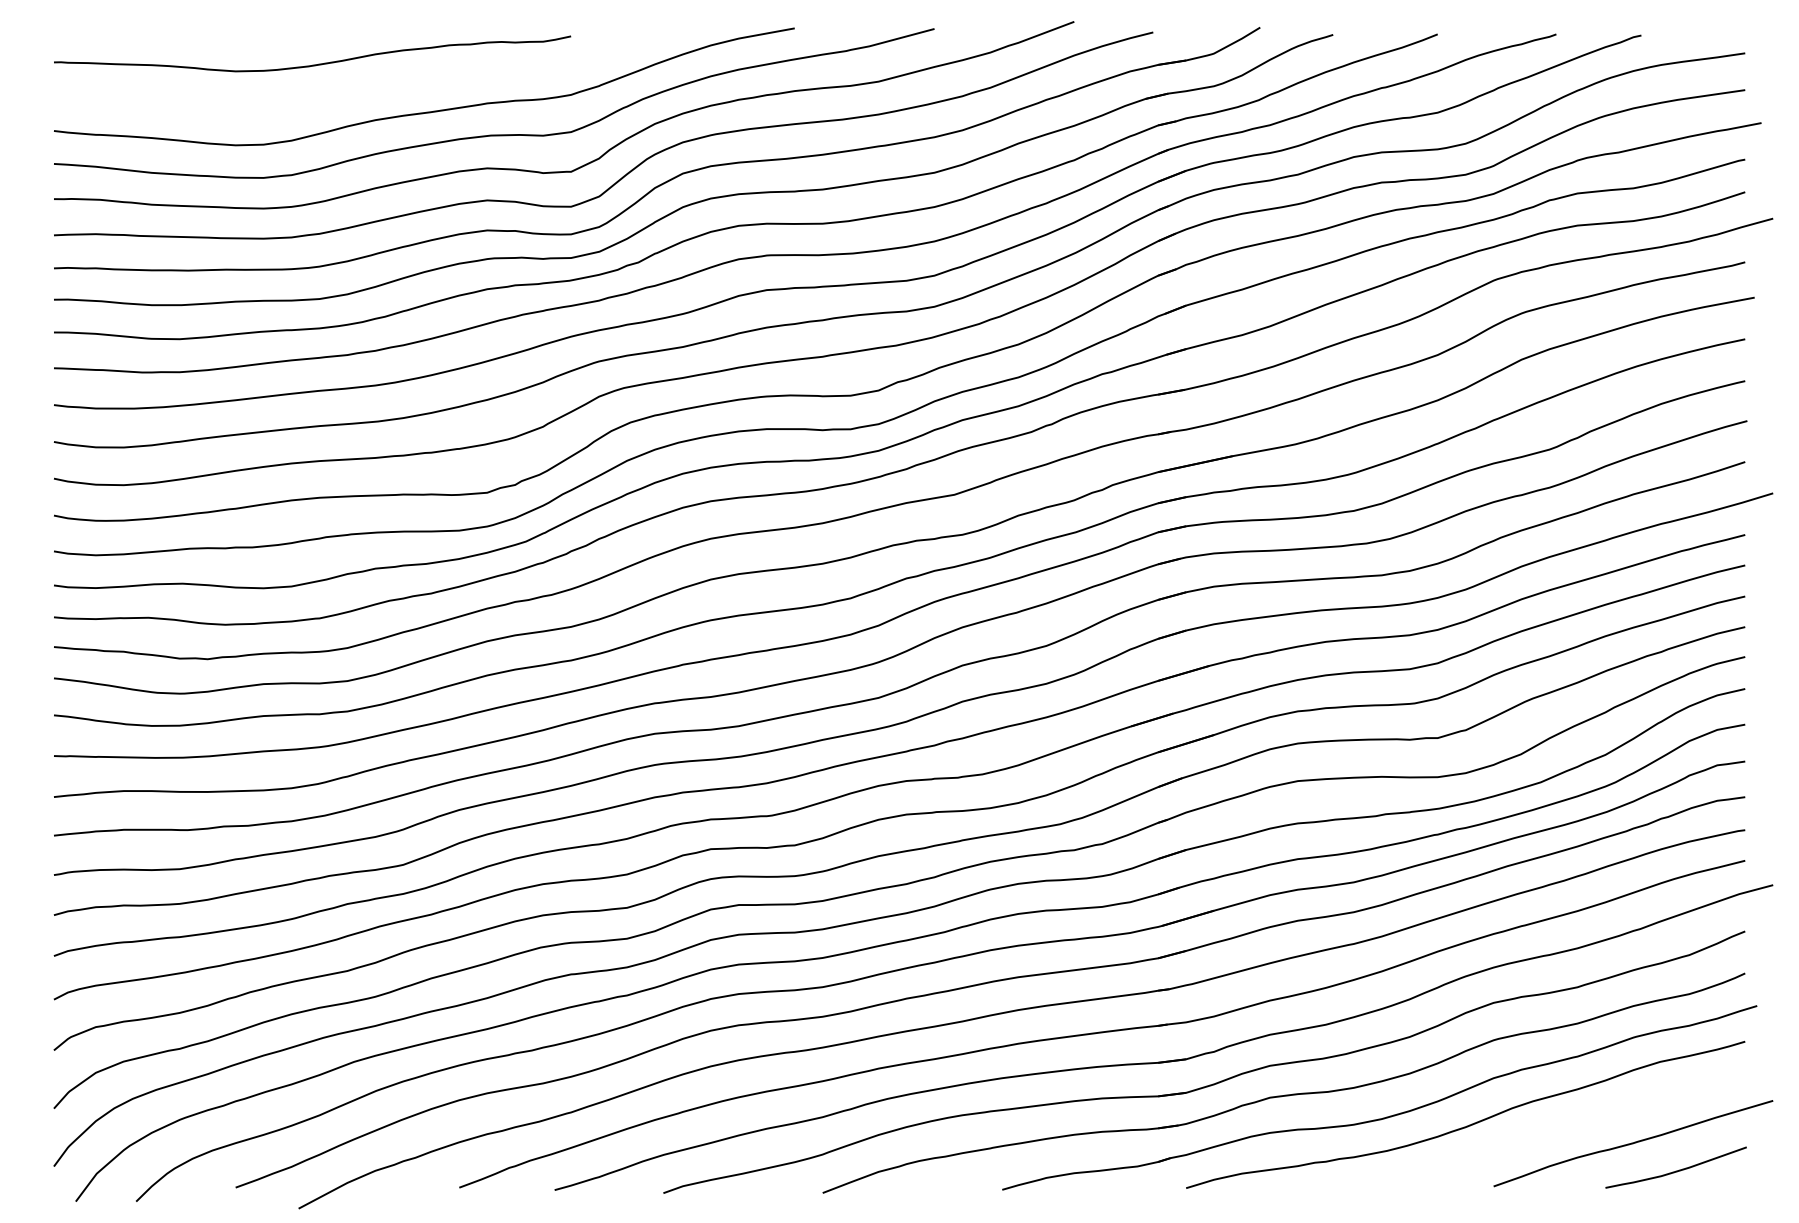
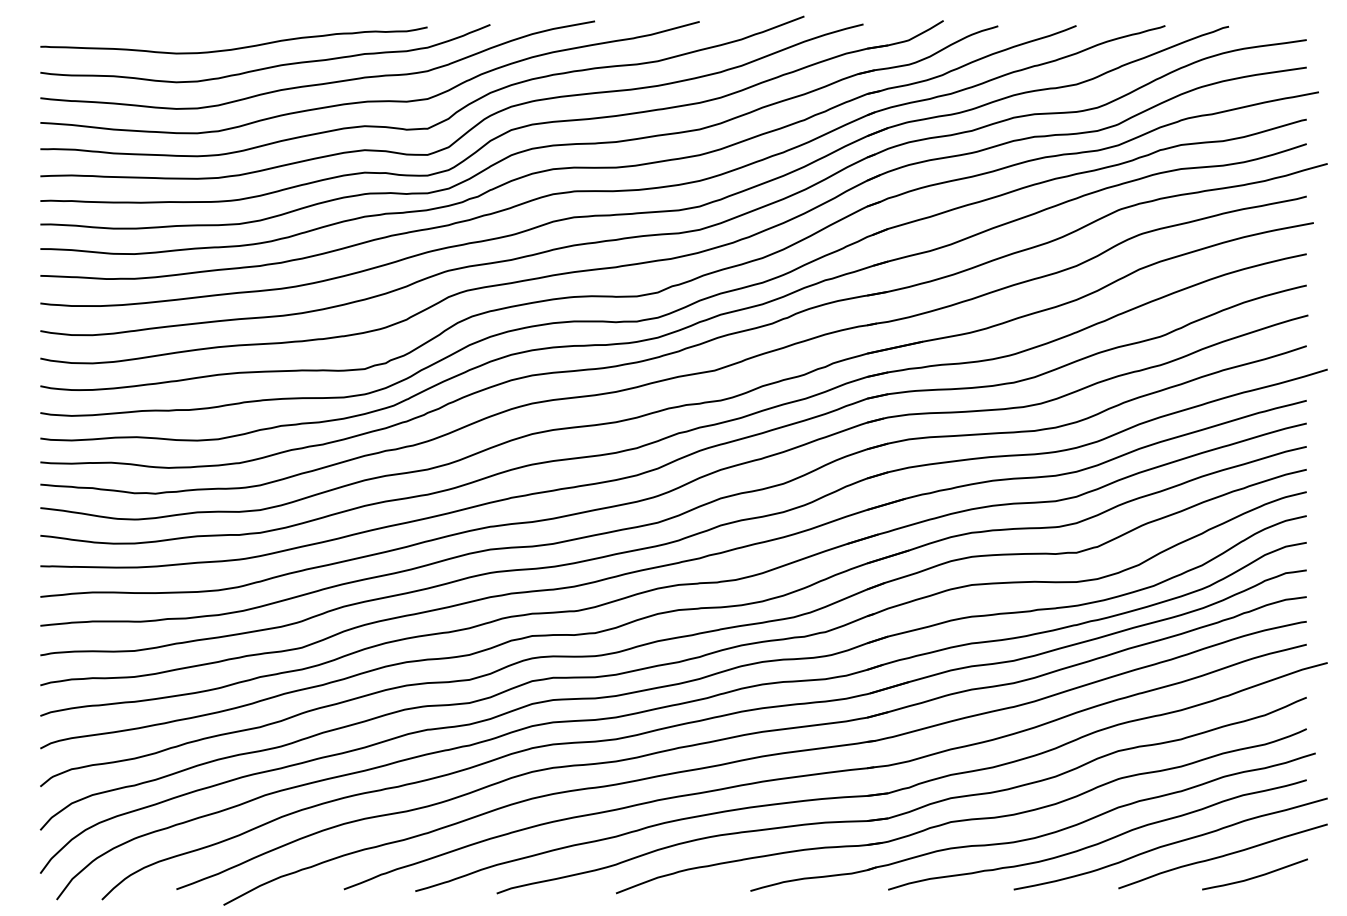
curve: (357, 89) -> (267, 67), added
curve: (1563, 1126) -> (1170, 843), added

